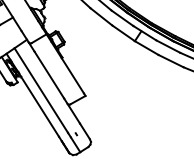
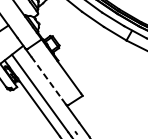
line: (49, 75) -> (47, 78), solid -> dashed

